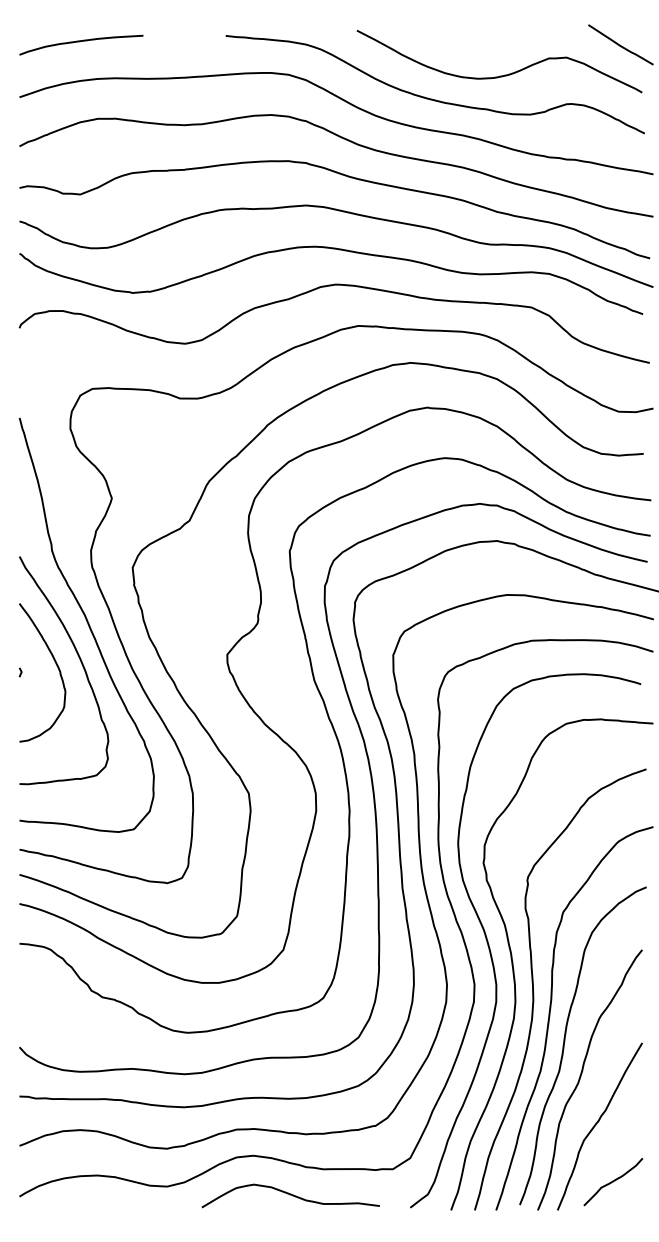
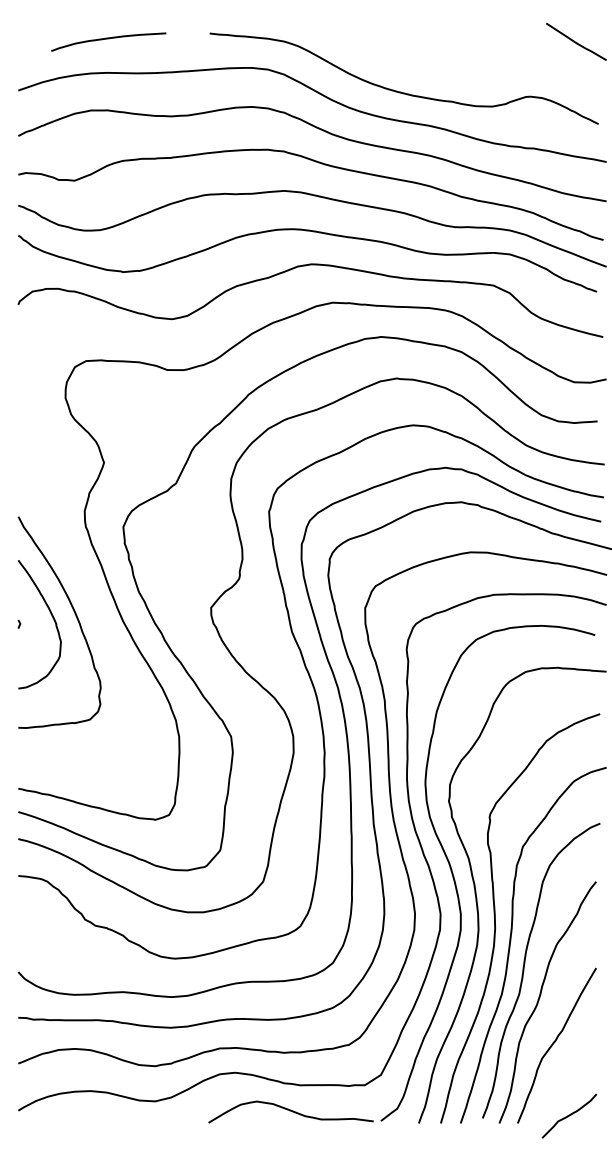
curve: (81, 42) -> (108, 39), moved
curve: (503, 74) -> (467, 69), removed
curve: (87, 625) -> (81, 580), removed
curve: (613, 1181) -> (569, 1115), moved
curve: (290, 1195) -> (290, 1111), moved

